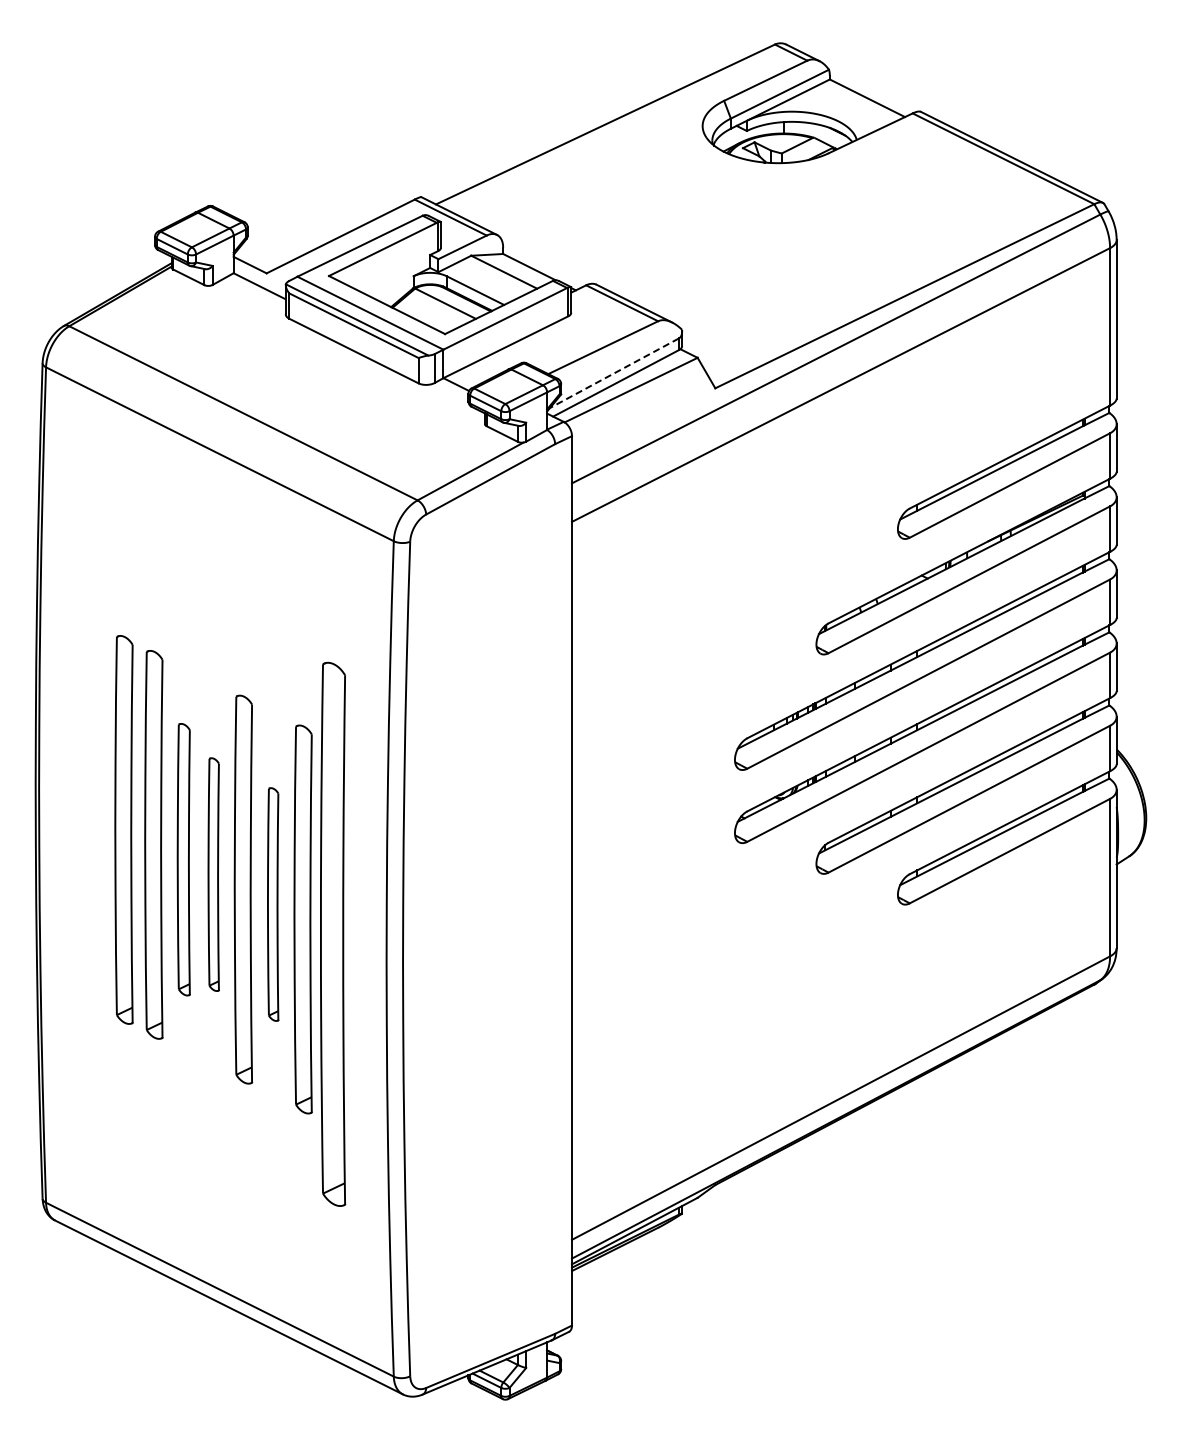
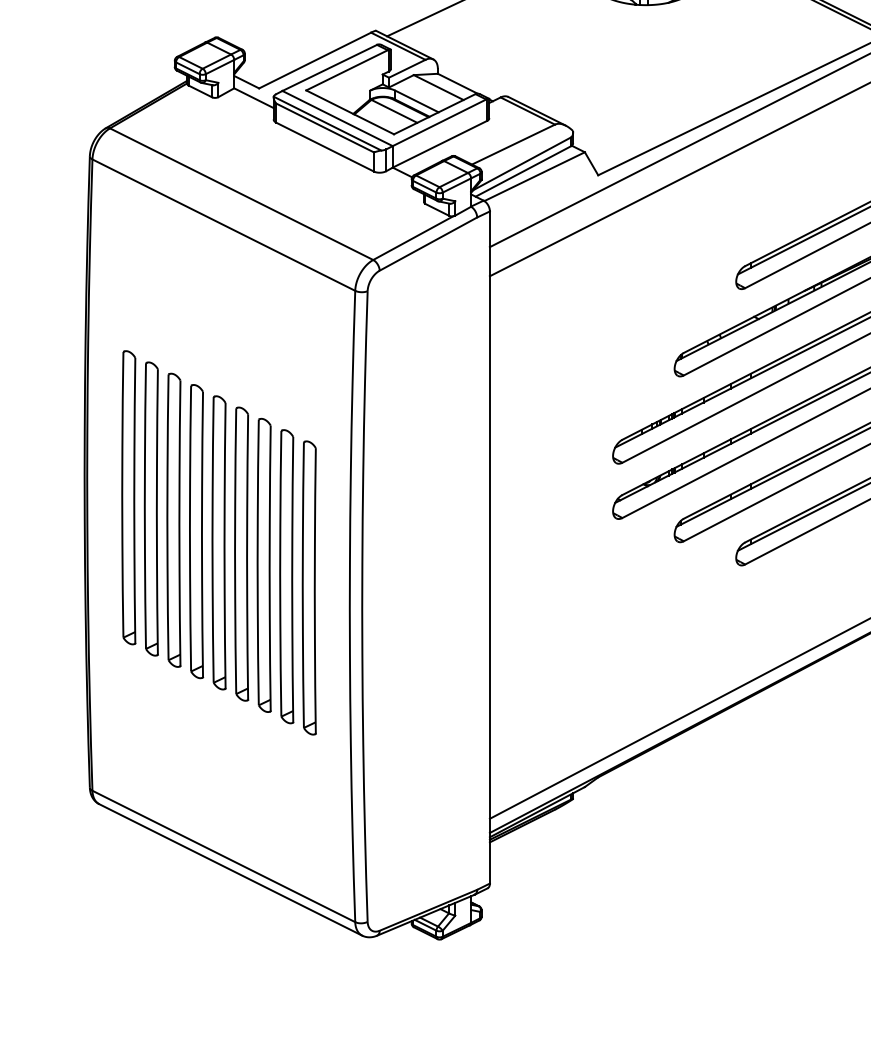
line: (614, 373) -> (522, 164), dashed -> solid
part: (93, 814) -> (128, 497), added
part: (183, 859) -> (196, 531), size x1.43
part: (213, 874) -> (218, 542), size x1.67
part: (272, 904) -> (263, 565), size x1.67
part: (332, 934) -> (308, 588), size x0.71

